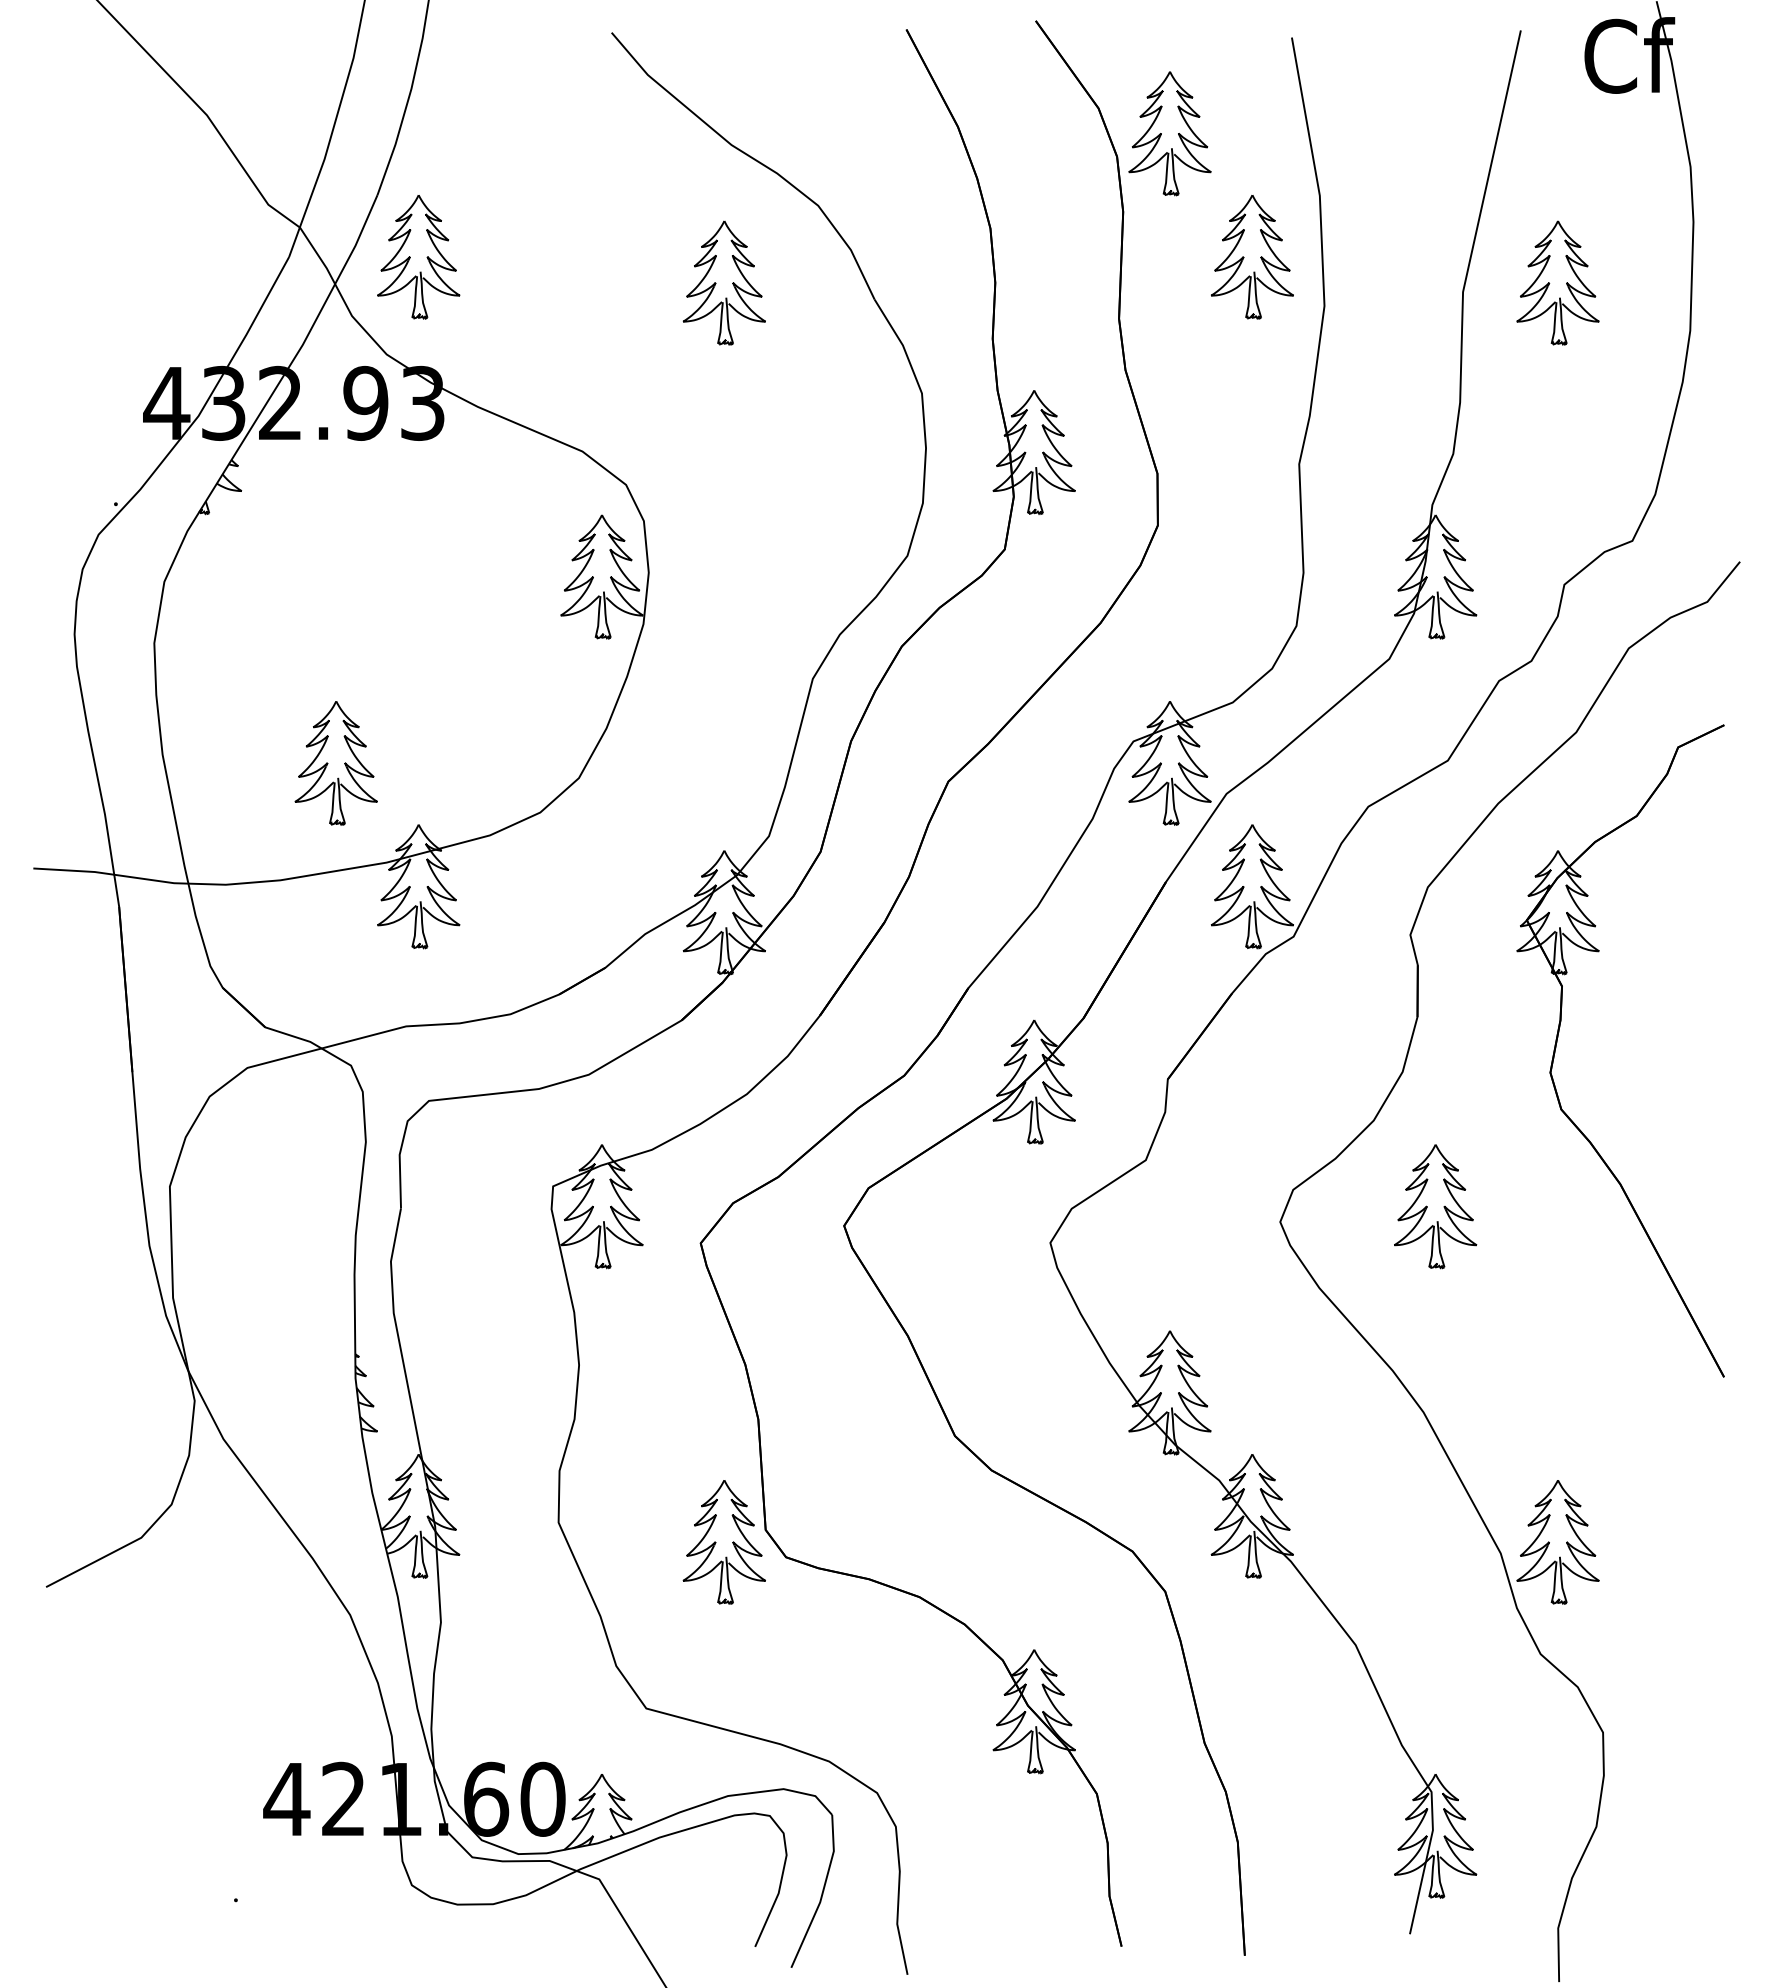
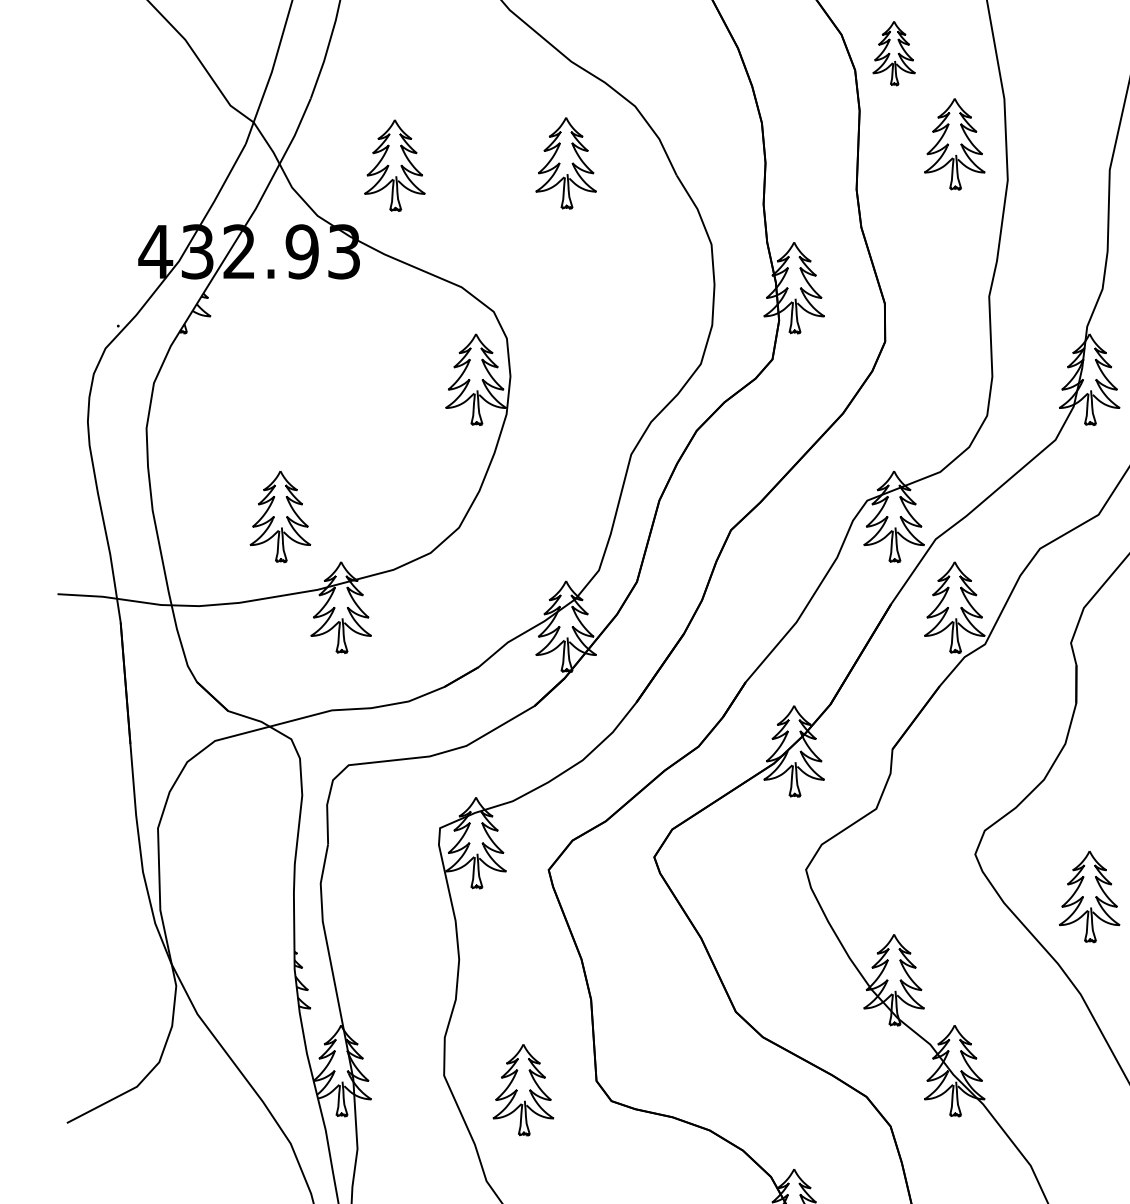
part: (1169, 133) -> (893, 53), size x0.7
part: (418, 257) -> (394, 165), moved
part: (1435, 1206) -> (1089, 896), moved
part: (723, 1542) -> (522, 1090), moved

